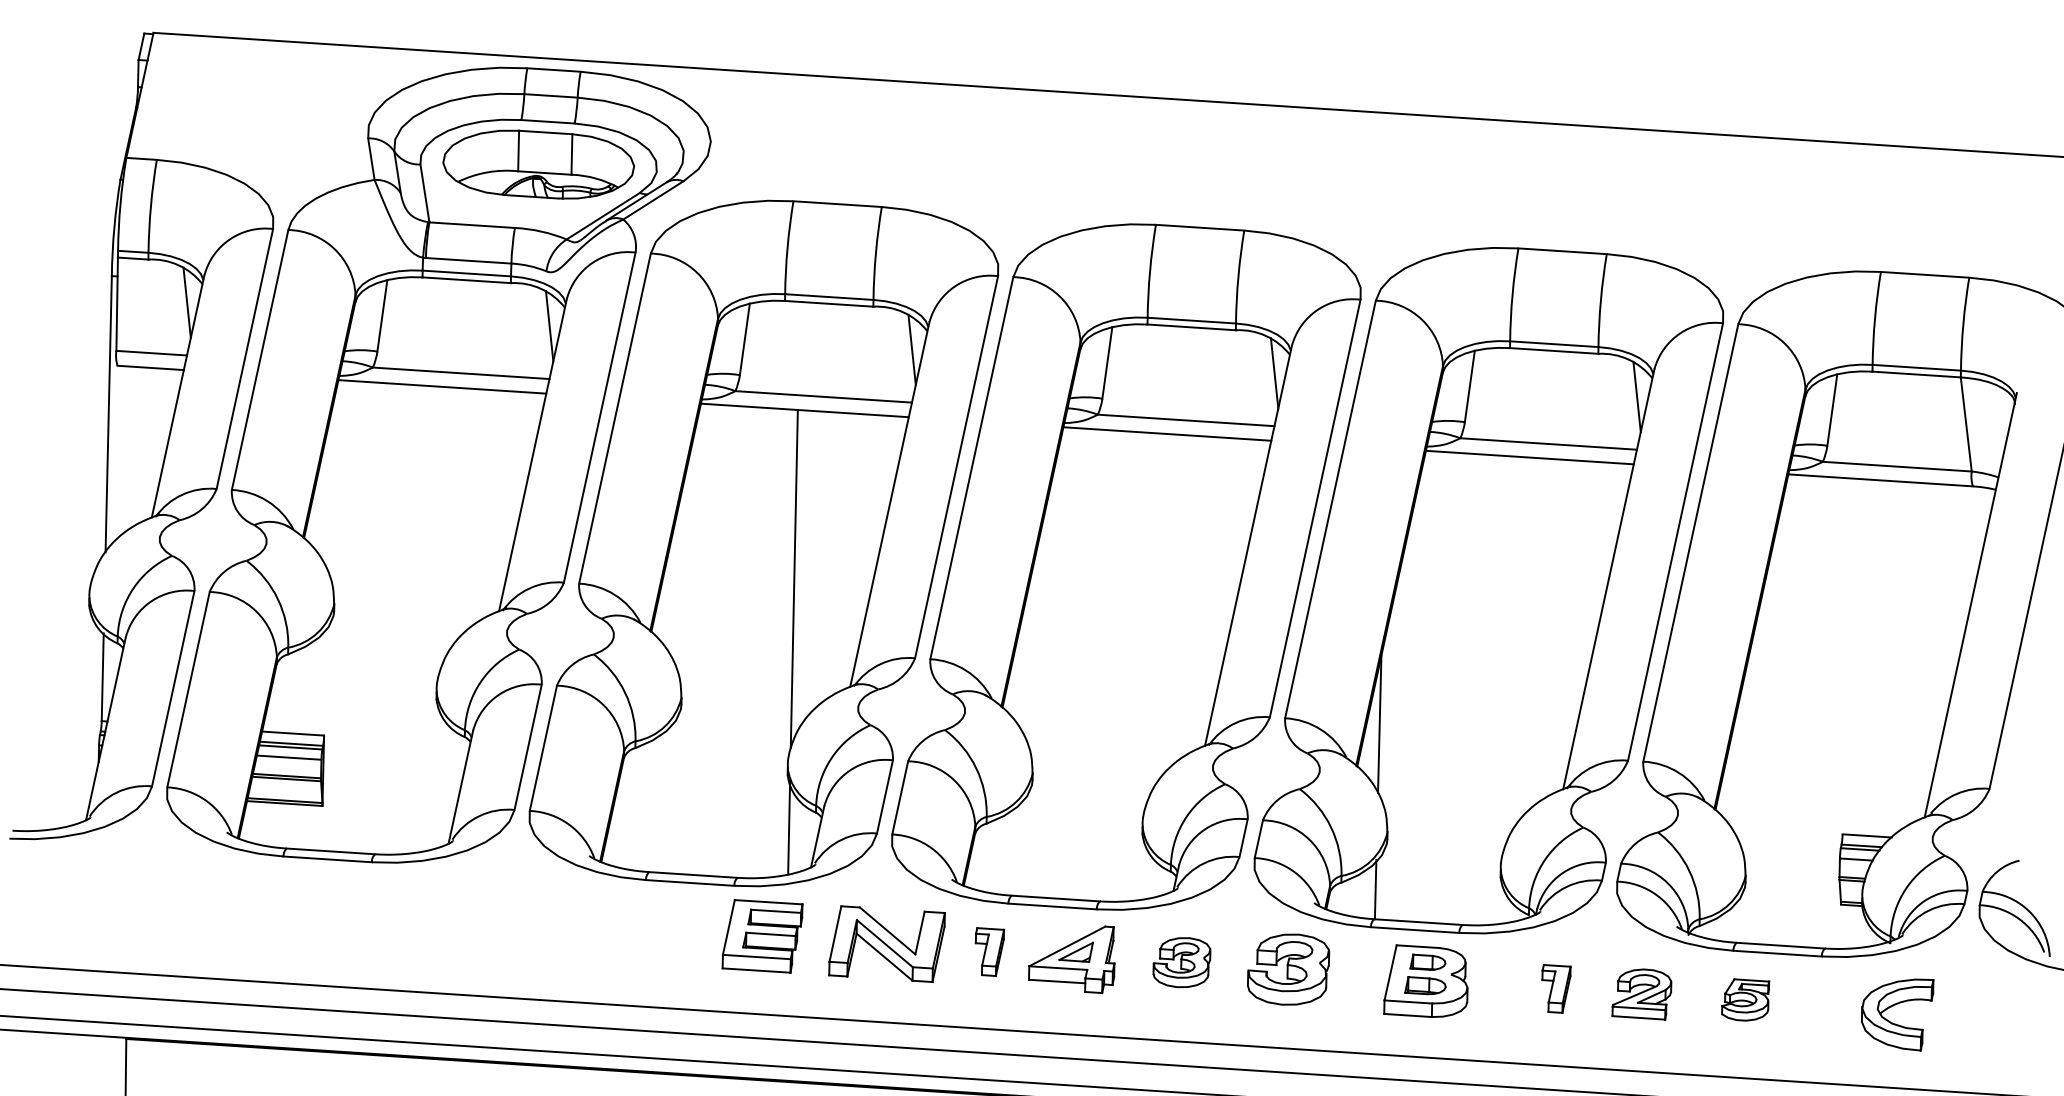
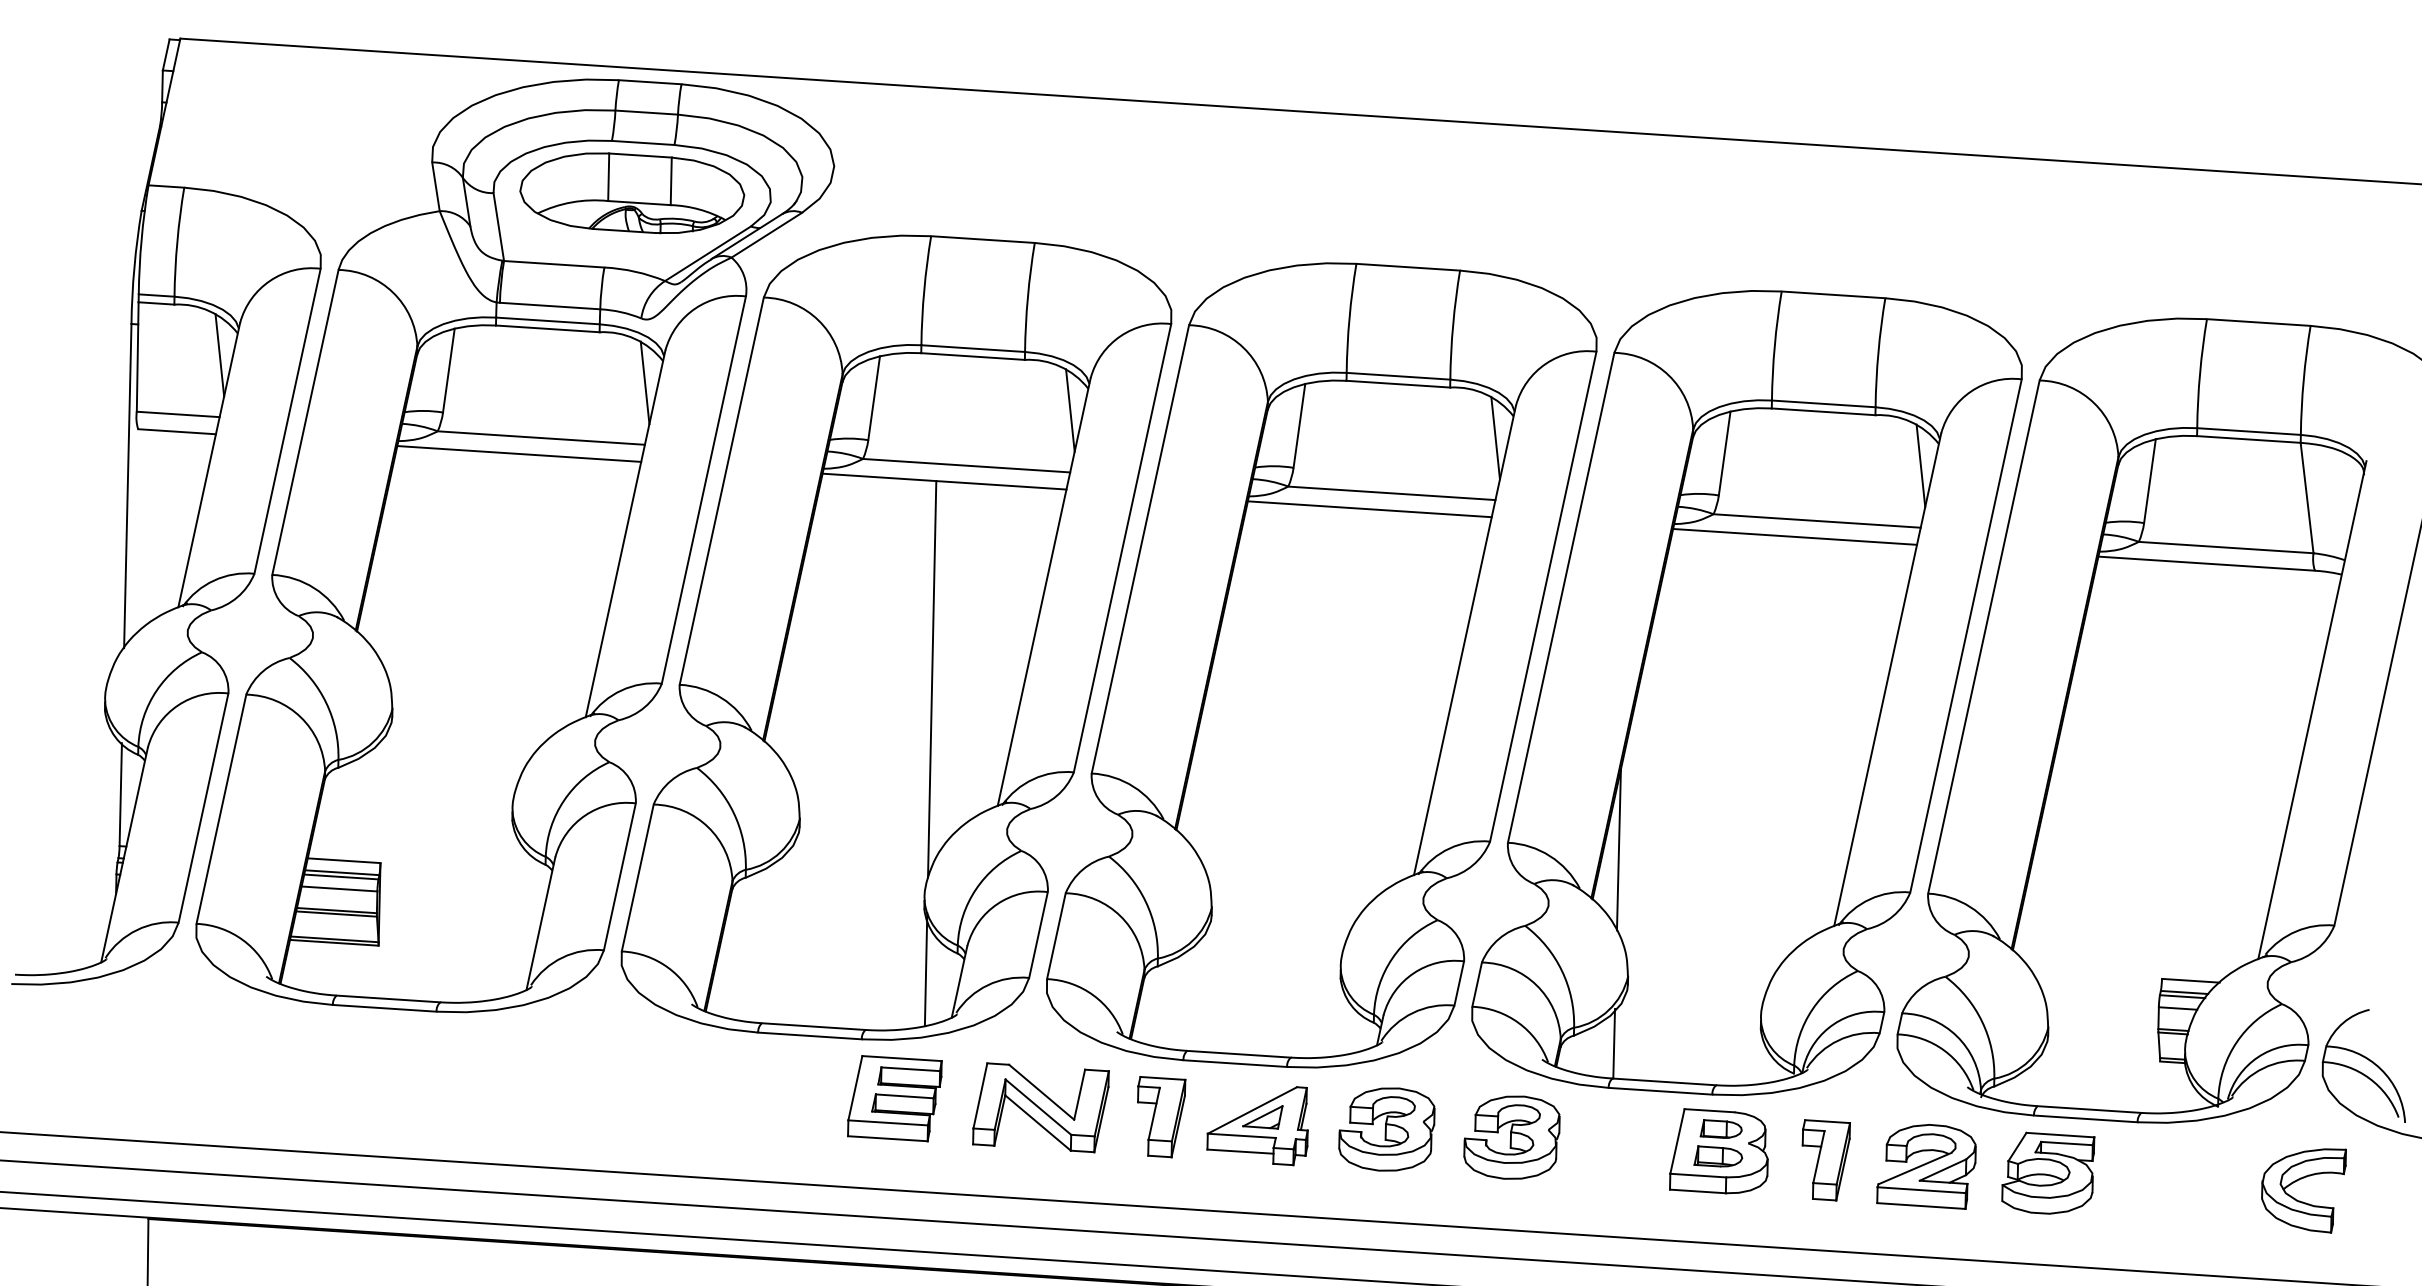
part: (989, 951) -> (1161, 1116), size x1.43
part: (1181, 962) -> (1386, 1129), size x1.43
part: (1425, 980) -> (1718, 1150), moved
part: (1556, 988) -> (1826, 1159), size x1.43
part: (1641, 994) -> (1926, 1166), size x1.43
part: (1745, 999) -> (2048, 1172), size x1.67
part: (1893, 1006) -> (2299, 1180), moved

